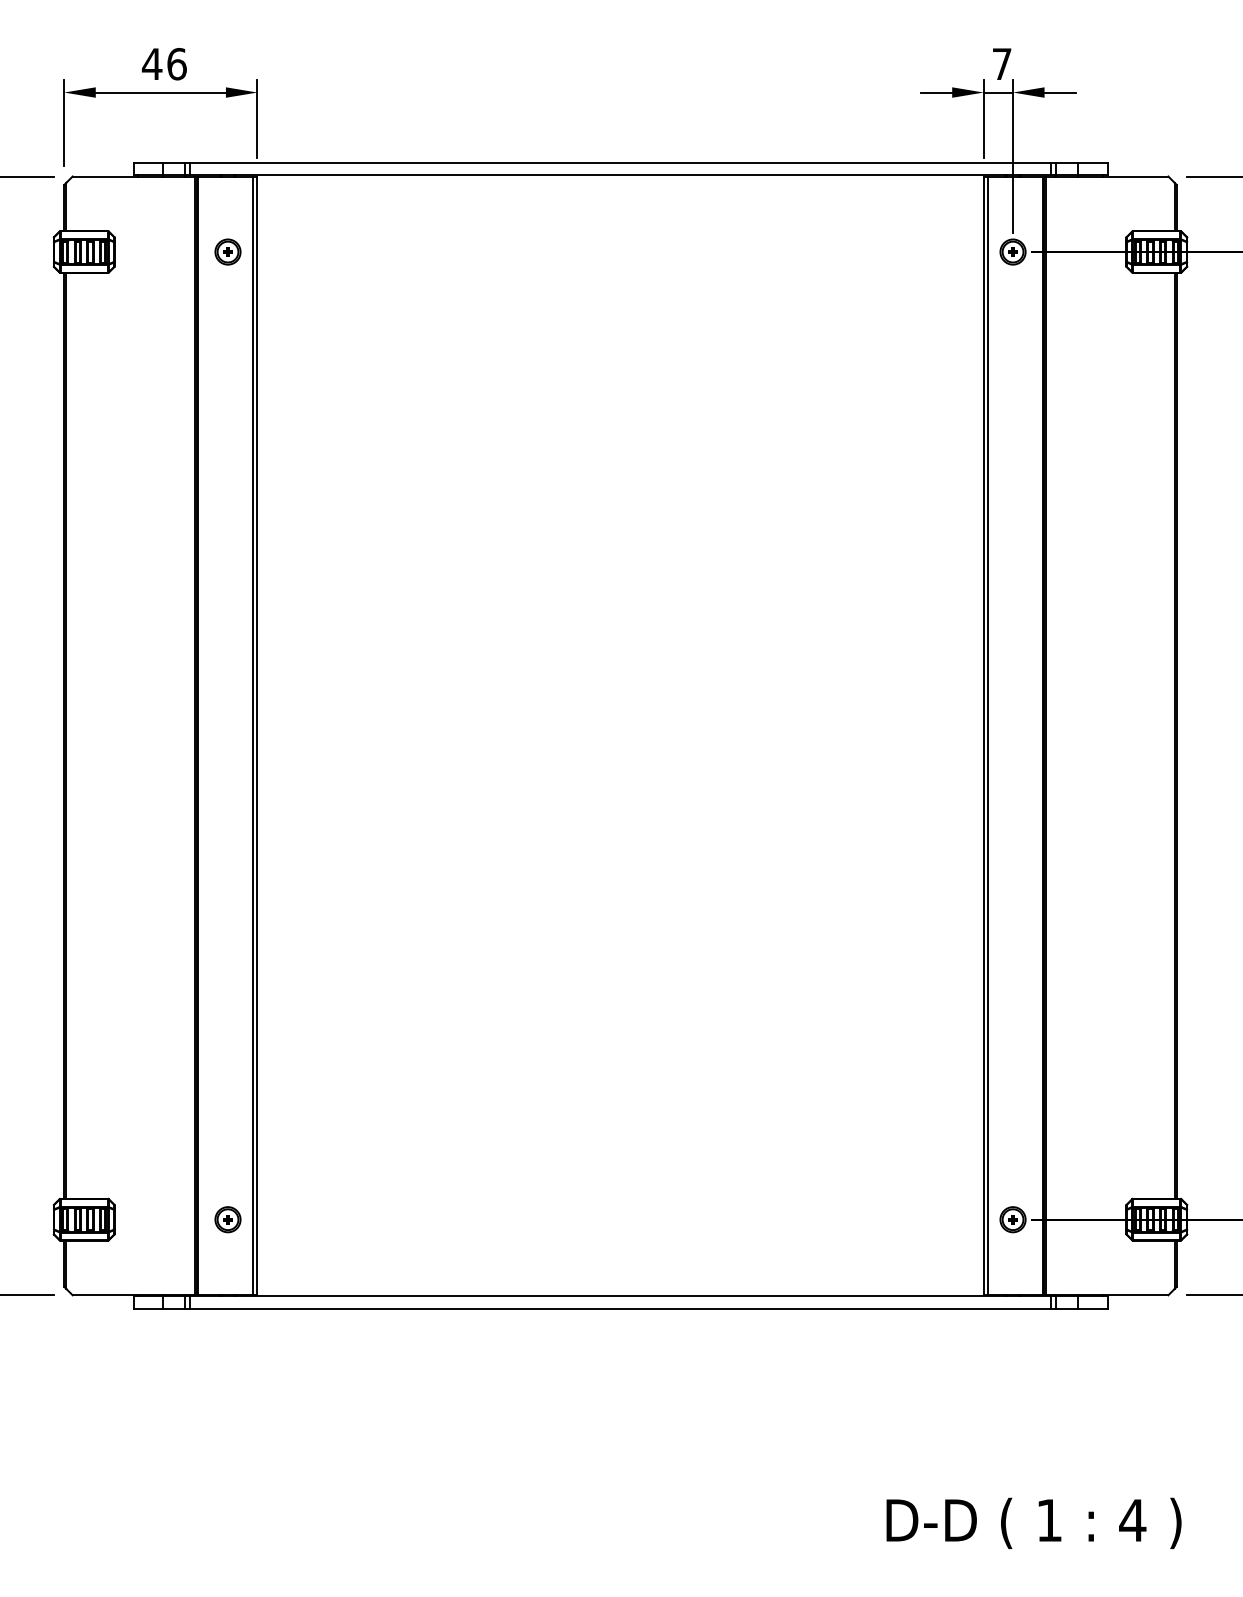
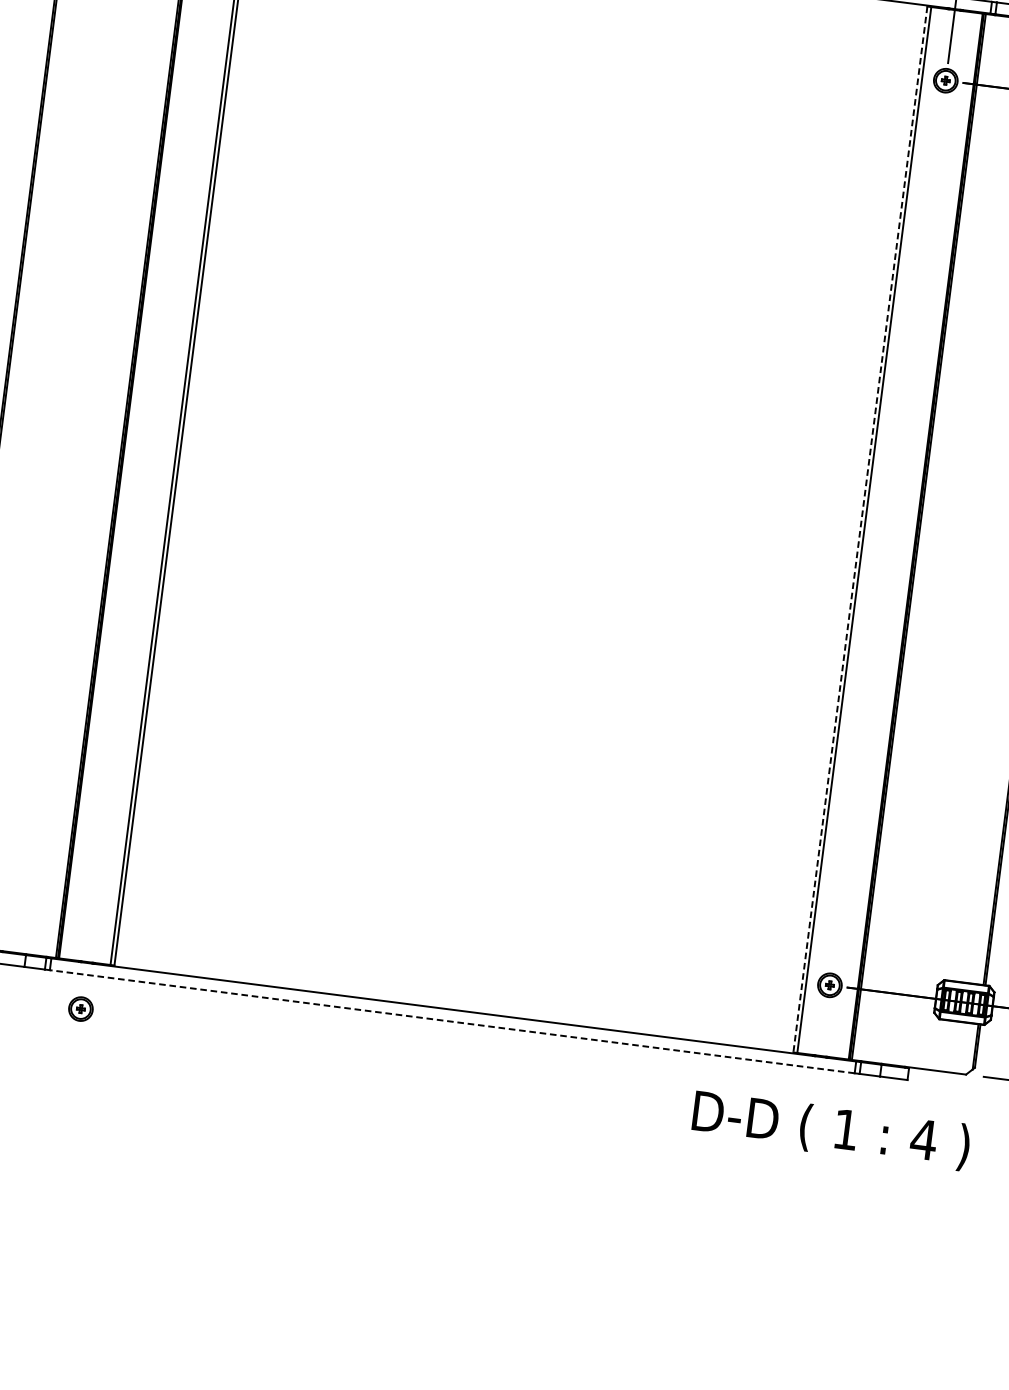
line: (983, 736) -> (860, 530), solid -> dashed
part: (227, 1219) -> (80, 1008), moved
line: (620, 1308) -> (452, 1021), solid -> dashed
text: (1033, 1522) -> (830, 1129), moved

